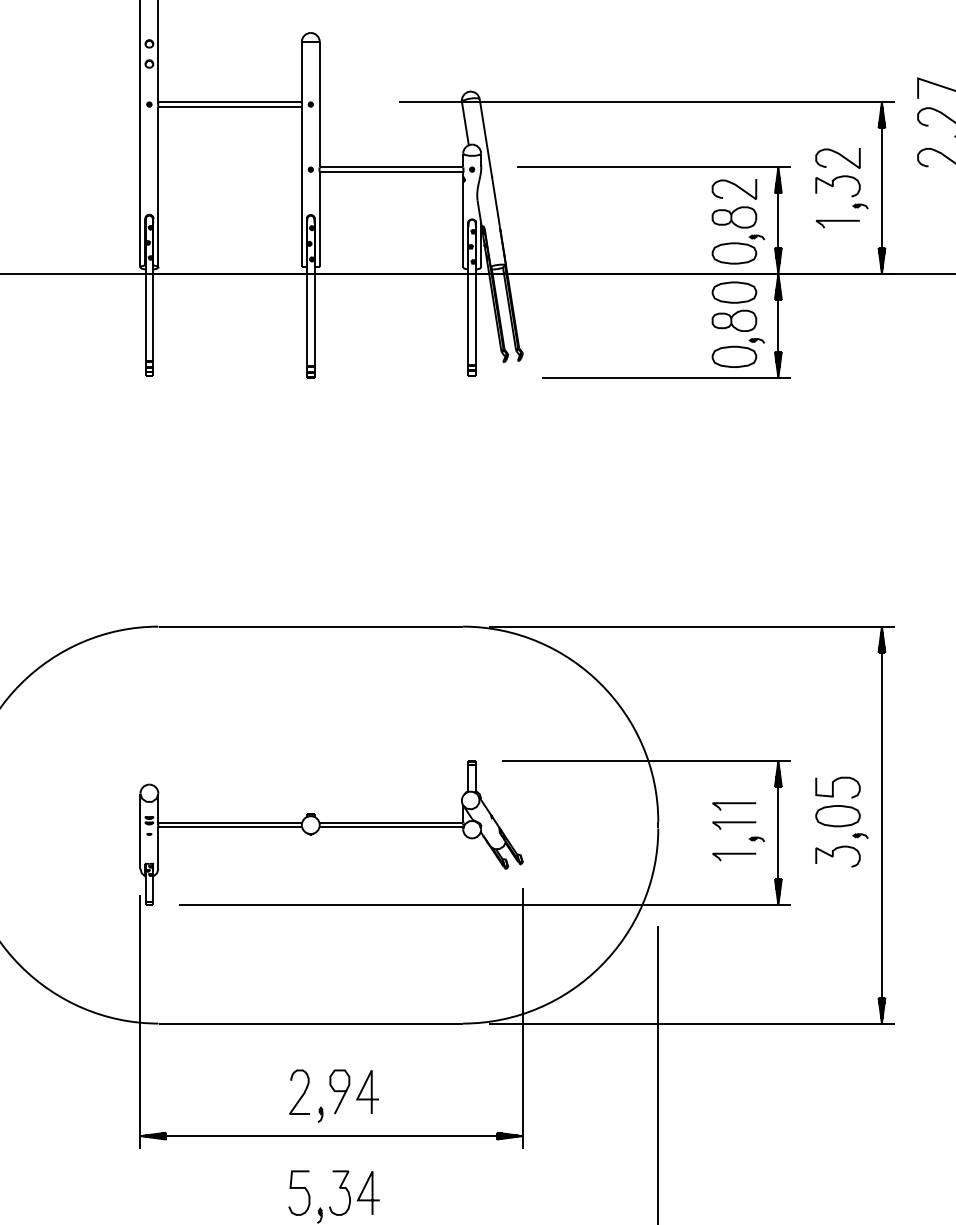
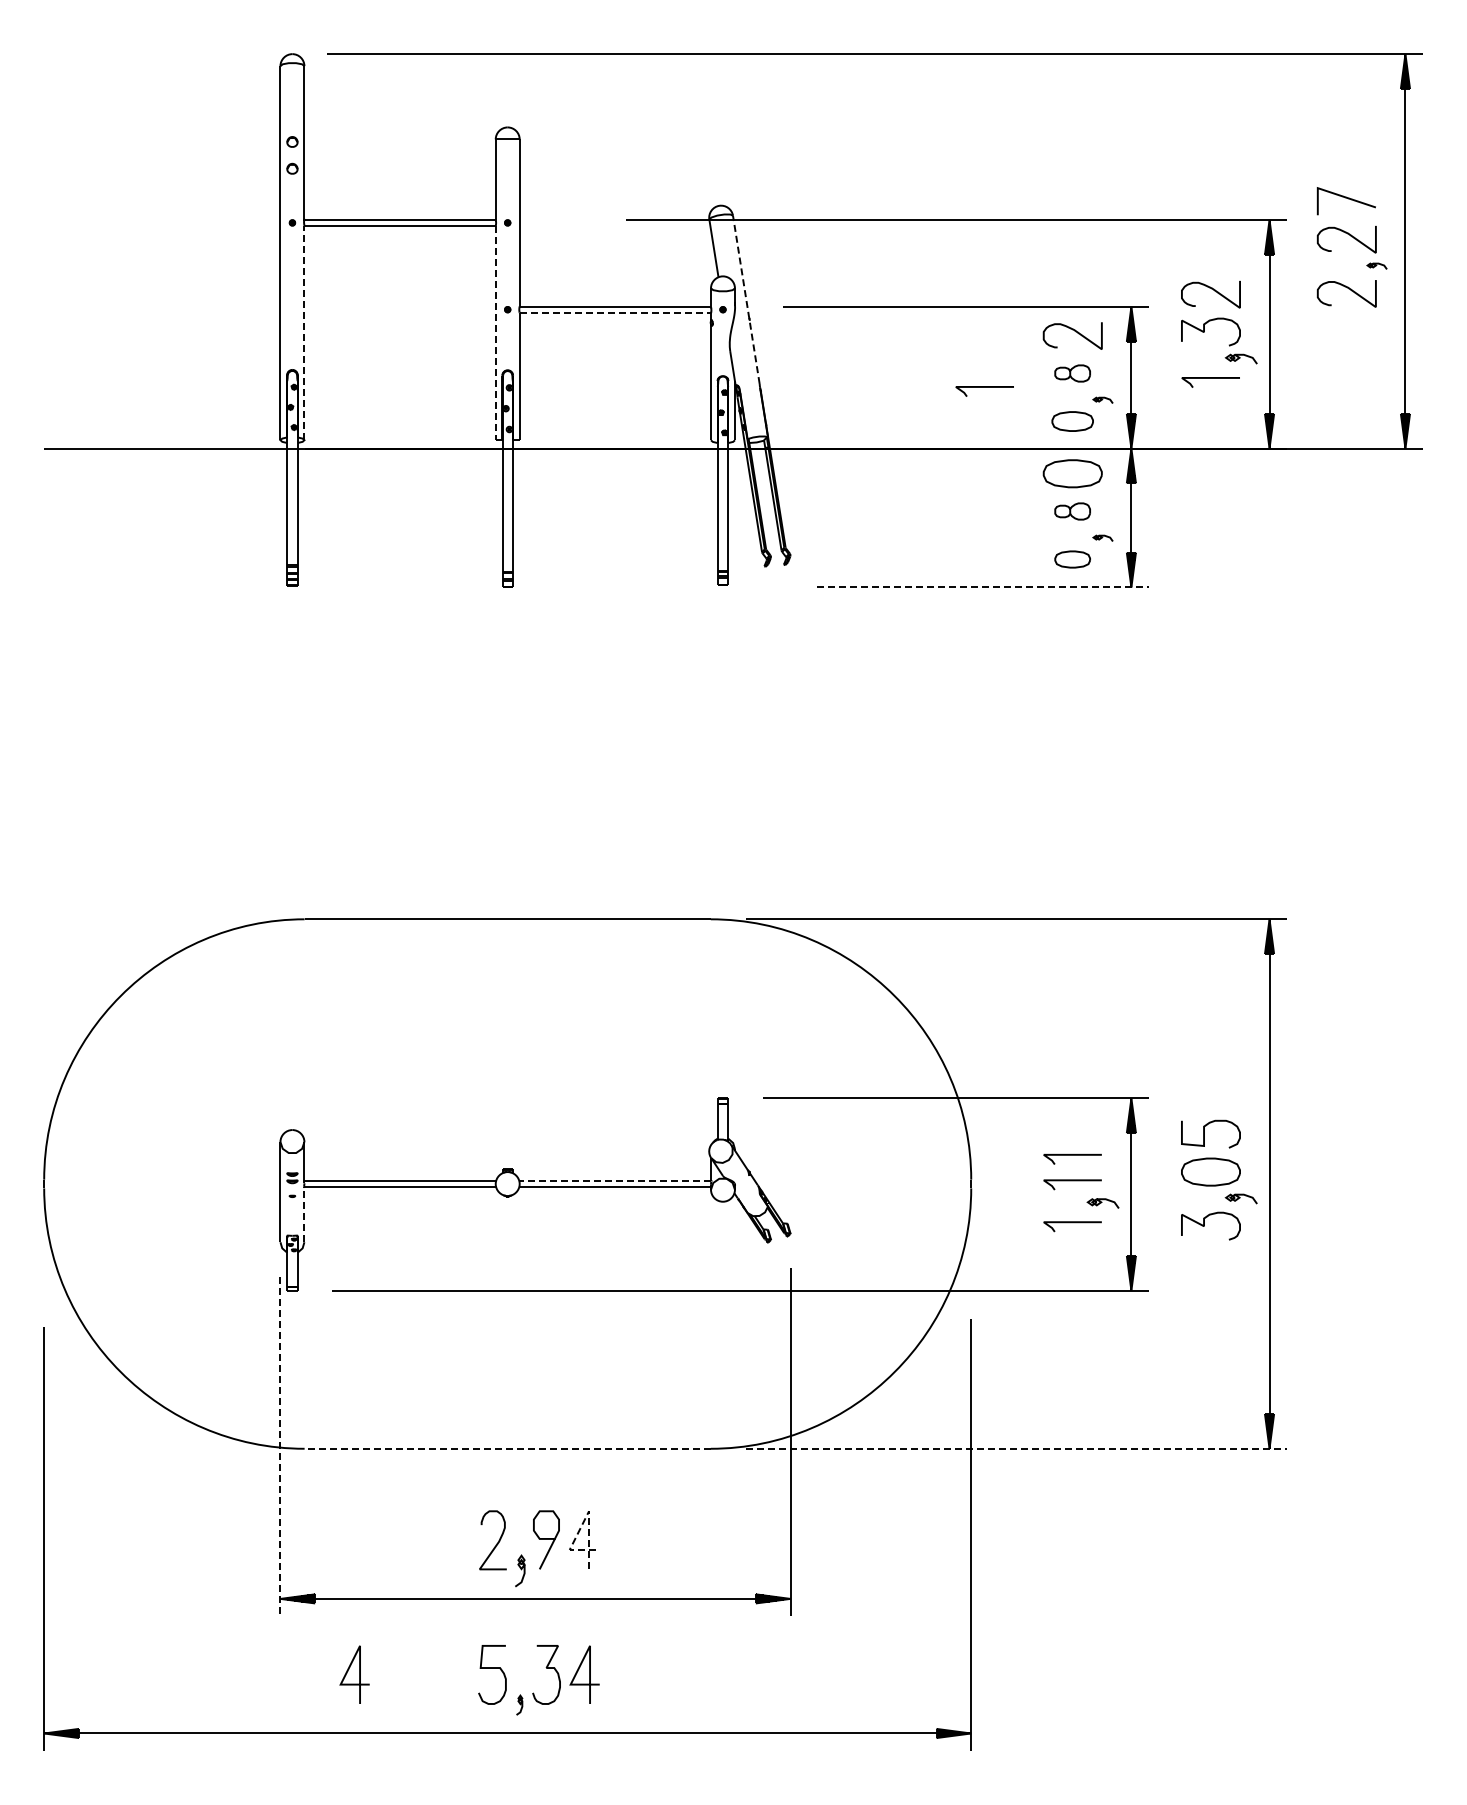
line: (489, 161) -> (746, 299), solid -> dashed
line: (391, 171) -> (615, 312), solid -> dashed
line: (158, 186) -> (304, 332), solid -> dashed
line: (301, 186) -> (495, 332), solid -> dashed
part: (860, 206) -> (1240, 358), size x1.6
part: (734, 217) -> (1072, 373), size x0.6
line: (668, 227) -> (984, 387), added
part: (734, 253) -> (1072, 421), size x0.7
part: (734, 320) -> (1072, 511), size x0.6
part: (734, 356) -> (1072, 559), size x0.6
line: (667, 377) -> (983, 587), solid -> dashed
line: (390, 823) -> (614, 1181), solid -> dashed
part: (860, 835) -> (1240, 1198), size x1.6
part: (756, 838) -> (1102, 1202), size x1.6
line: (158, 847) -> (304, 1214), solid -> dashed
line: (140, 1021) -> (280, 1446), solid -> dashed
line: (310, 1023) -> (507, 1448), solid -> dashed
line: (692, 1023) -> (1016, 1448), solid -> dashed
line: (369, 1075) -> (585, 1518), solid -> dashed
part: (320, 1114) -> (520, 1569), size x1.6
line: (199, 1192) -> (359, 1674), added

